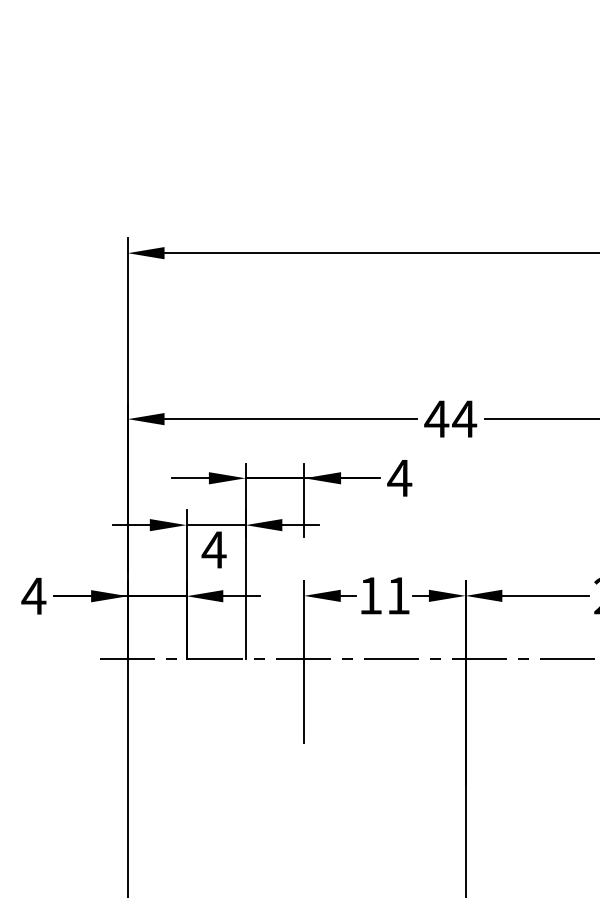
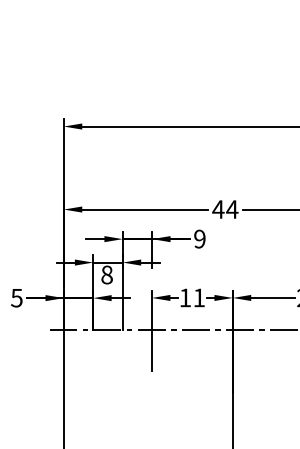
text: (398, 476) -> (199, 238), 4 -> 9
text: (213, 548) -> (106, 274), 4 -> 8
text: (33, 596) -> (16, 298), 4 -> 5

